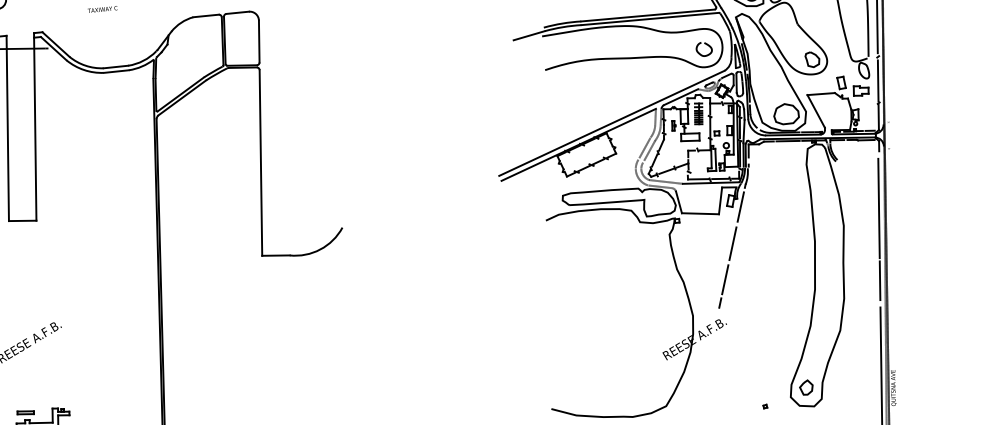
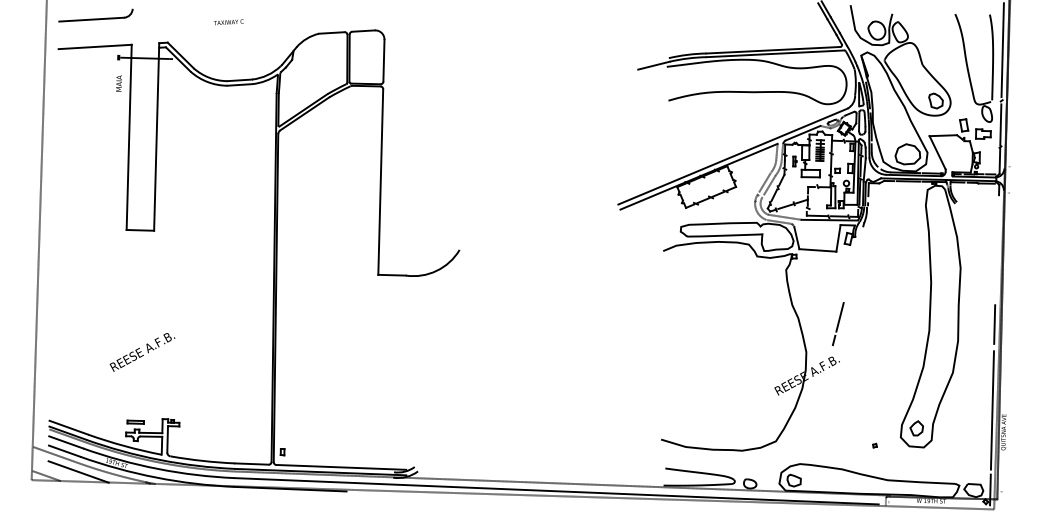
curve: (706, 45) -> (830, 82), removed
line: (740, 206) -> (858, 244), removed
line: (878, 207) -> (996, 251), removed
line: (733, 243) -> (849, 281), removed

